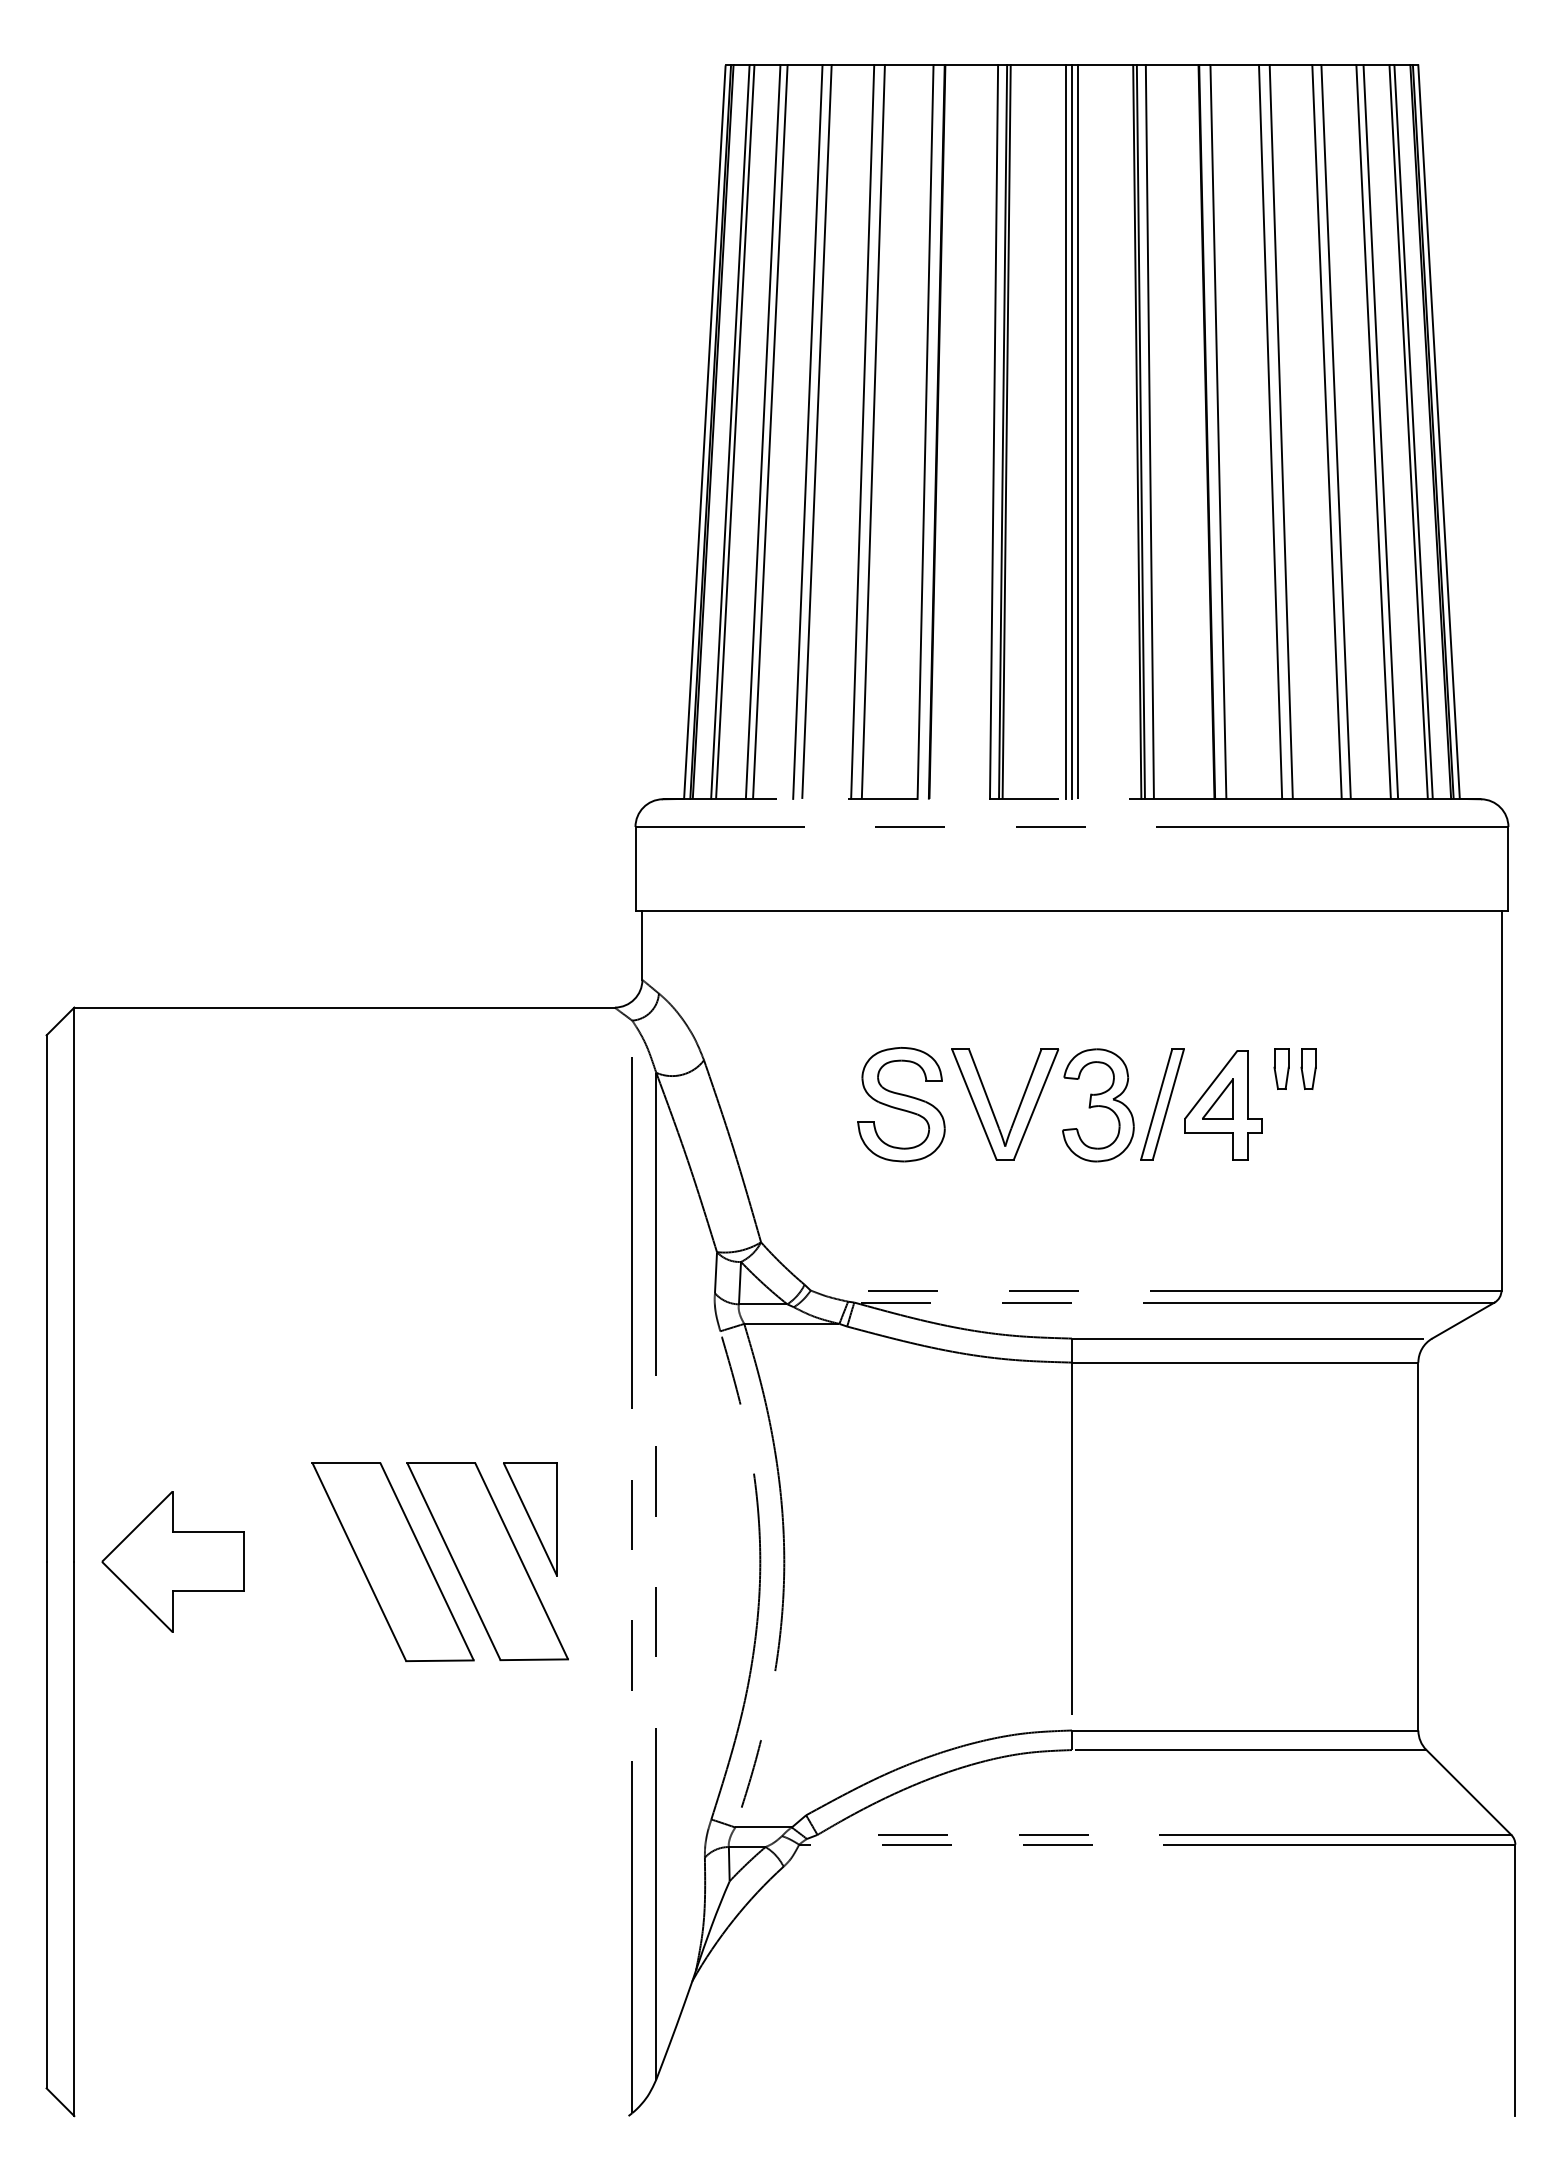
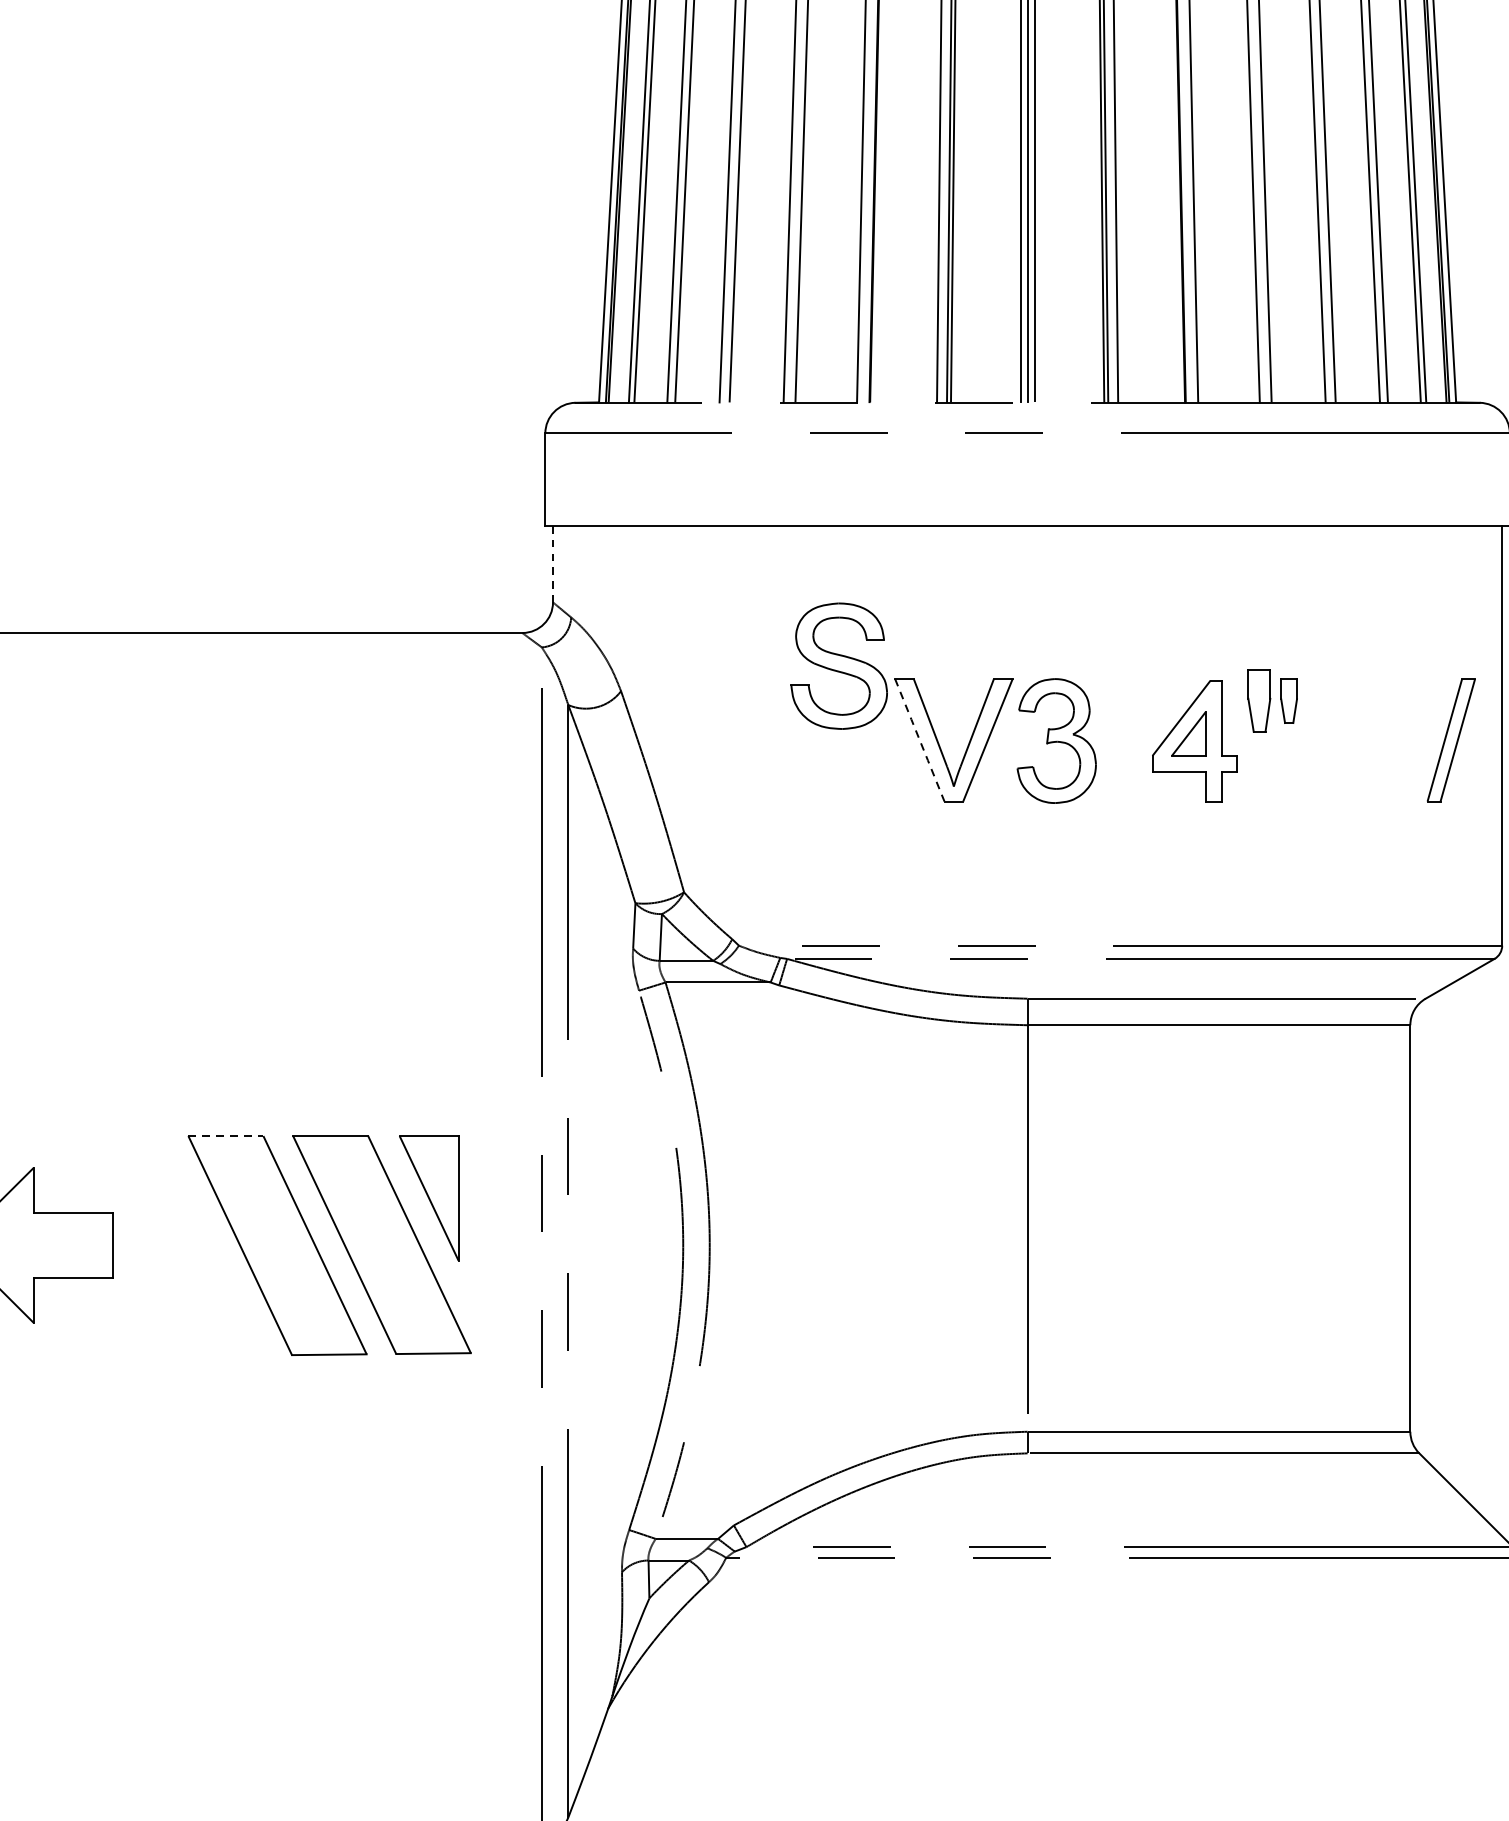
line: (642, 945) -> (553, 564), solid -> dashed
part: (1281, 1068) -> (1259, 700), size x1.4
part: (901, 1104) -> (839, 666), moved
part: (1162, 1104) -> (1451, 740), moved
line: (974, 1105) -> (919, 741), solid -> dashed
line: (346, 1462) -> (226, 1135), solid -> dashed

